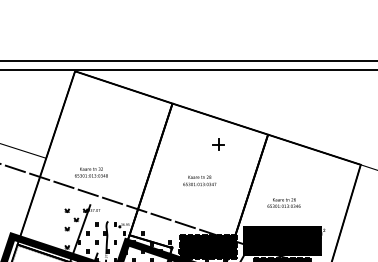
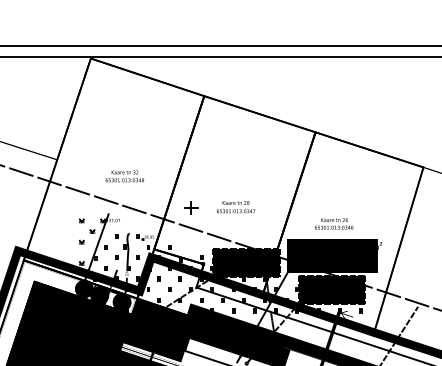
part: (219, 144) -> (191, 207), moved
text: (91, 172) -> (124, 176), moved
text: (199, 181) -> (235, 207), moved
text: (284, 202) -> (334, 223), moved

